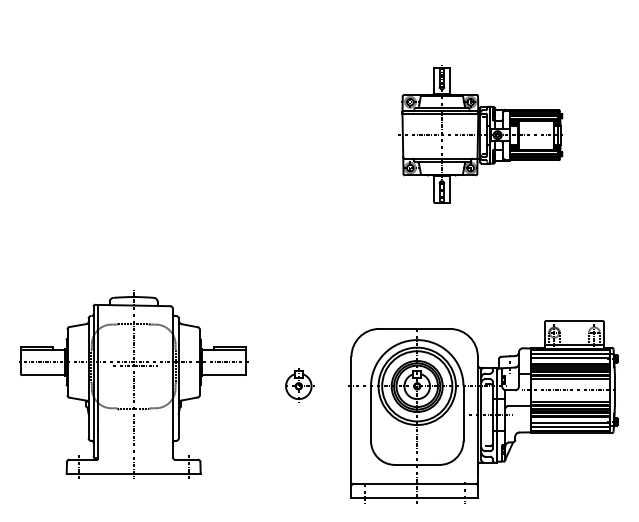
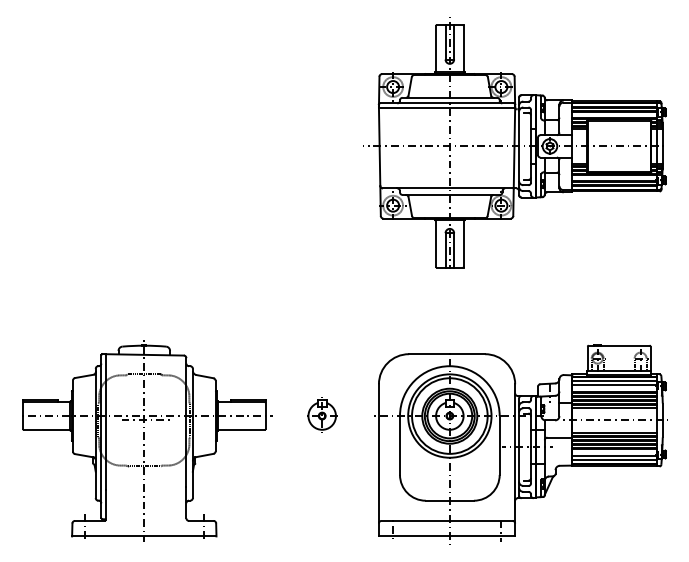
part: (478, 133) -> (515, 143), size x1.67
part: (133, 384) -> (144, 439), moved

